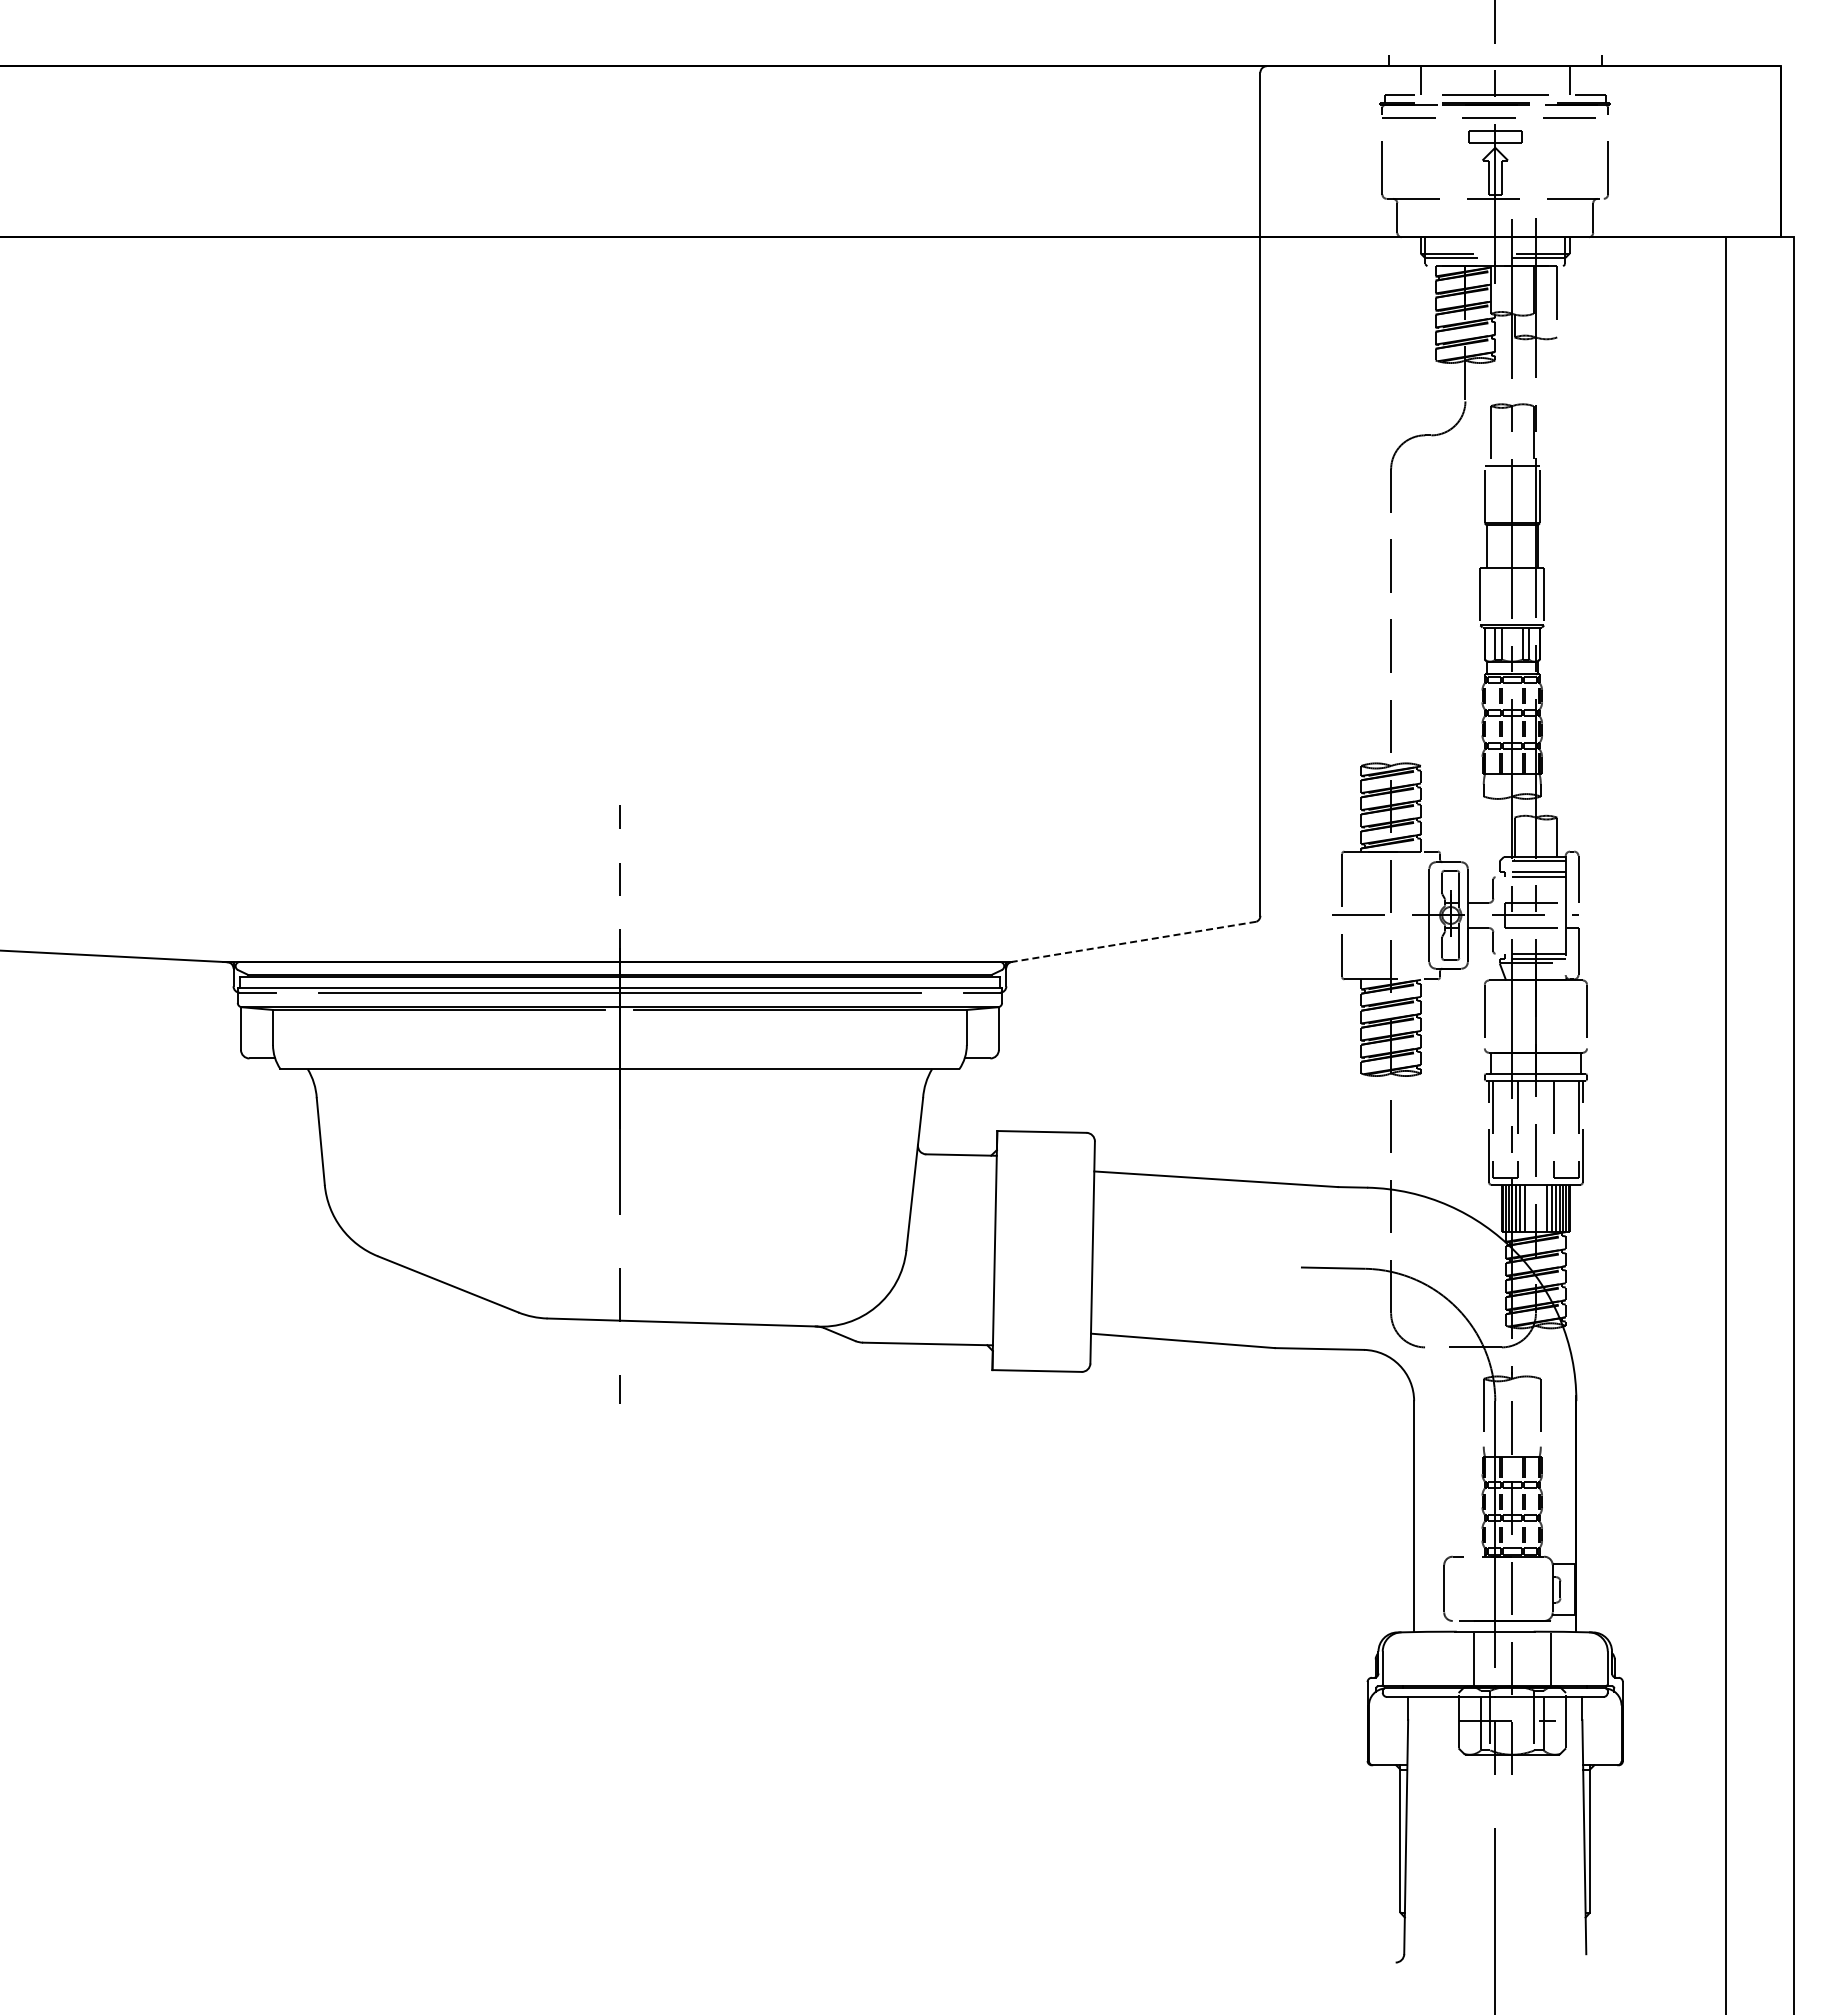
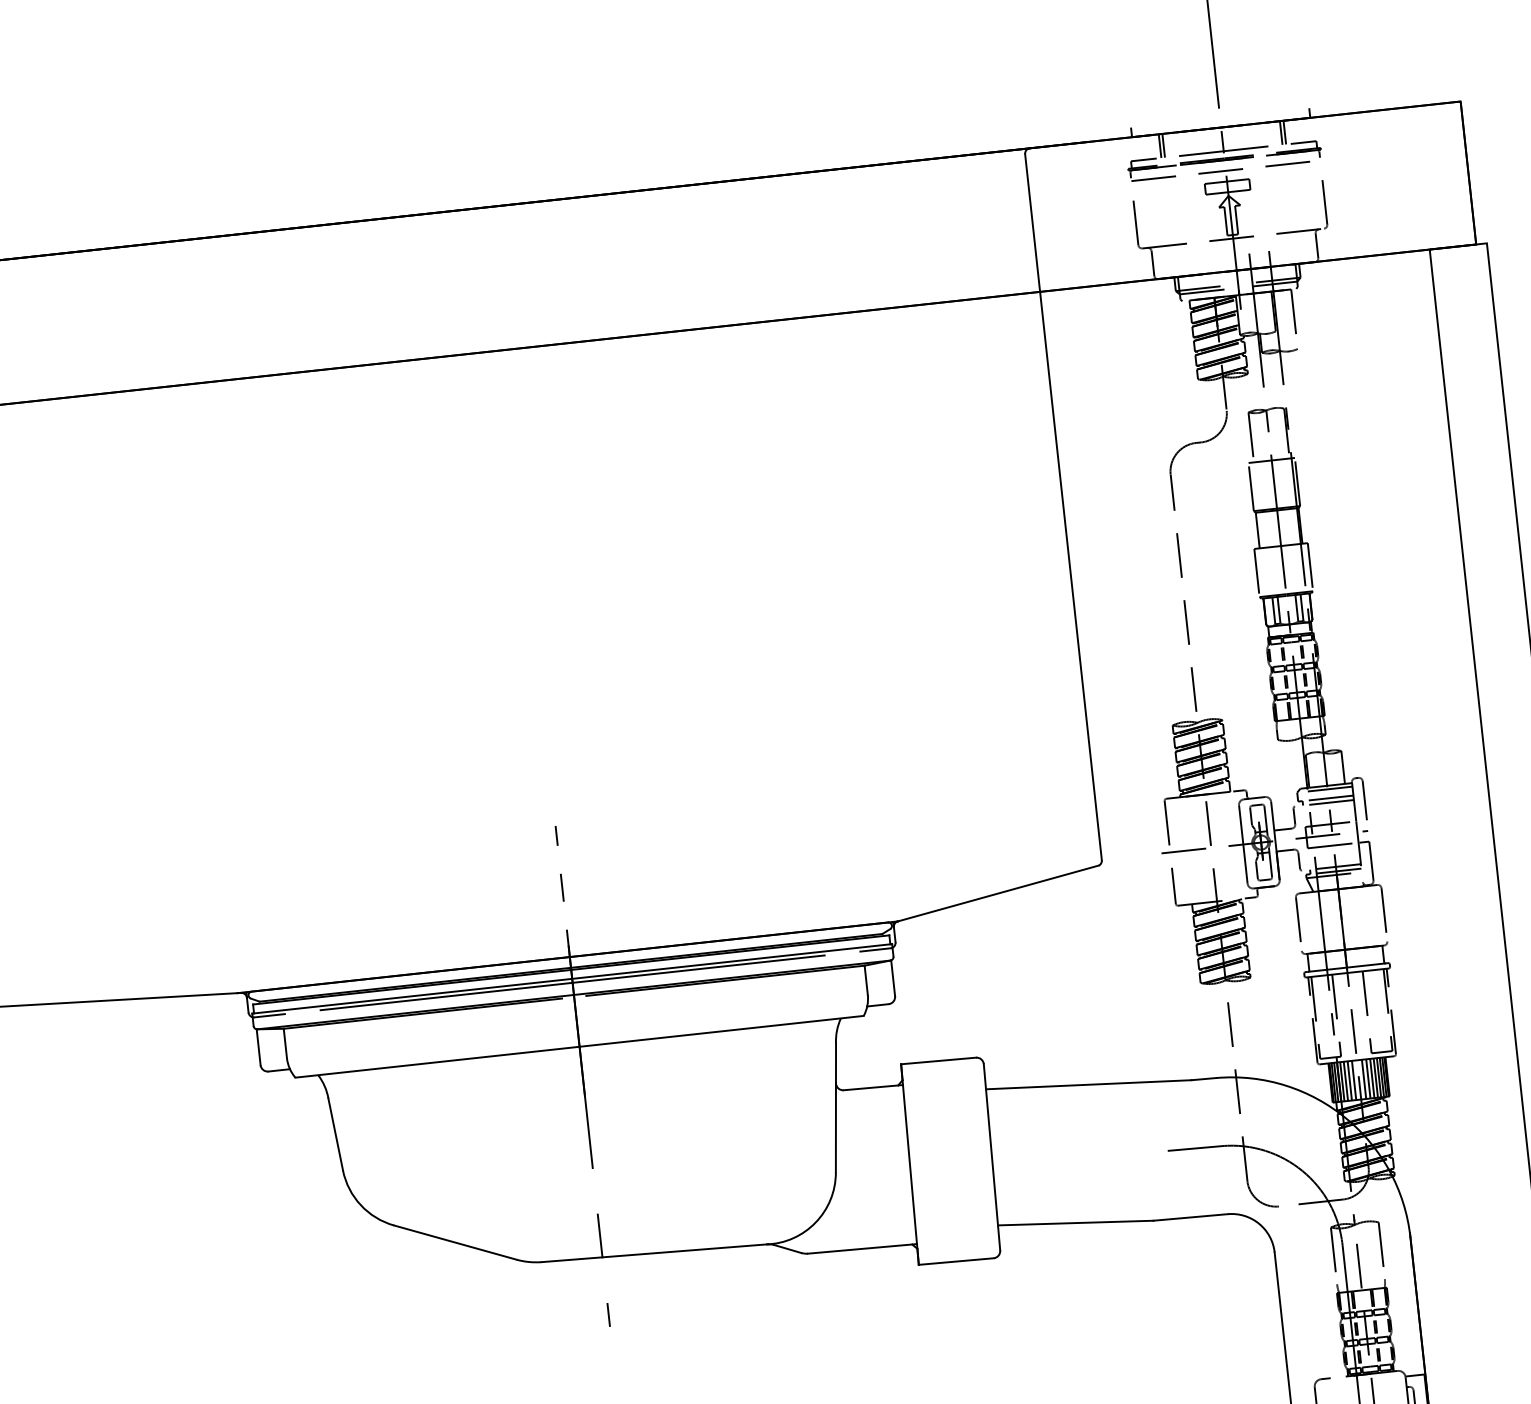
line: (1425, 80) -> (1164, 145), added
line: (1565, 80) -> (1281, 133), added
line: (1134, 941) -> (998, 893), dashed -> solid
line: (1529, 1207) -> (1353, 1079), added
line: (1541, 1207) -> (1363, 1078), added

